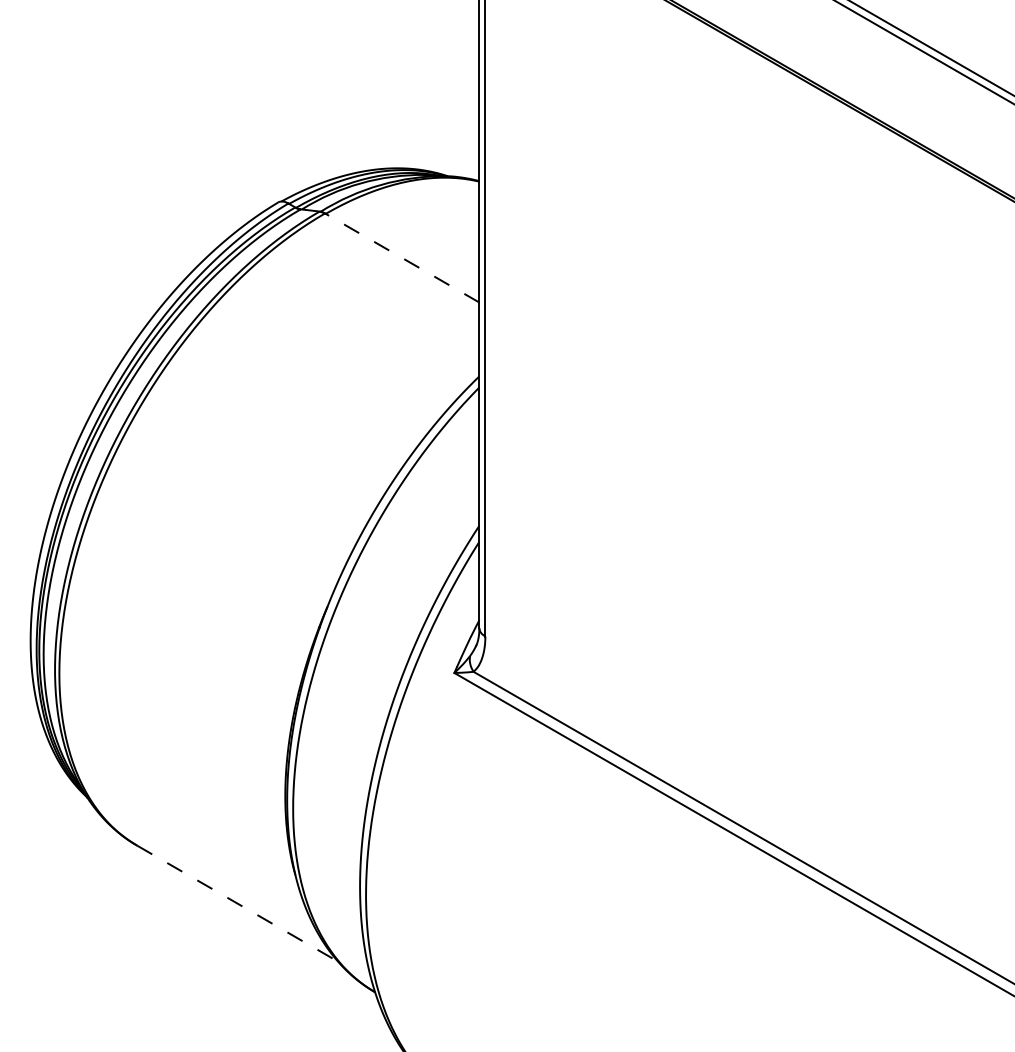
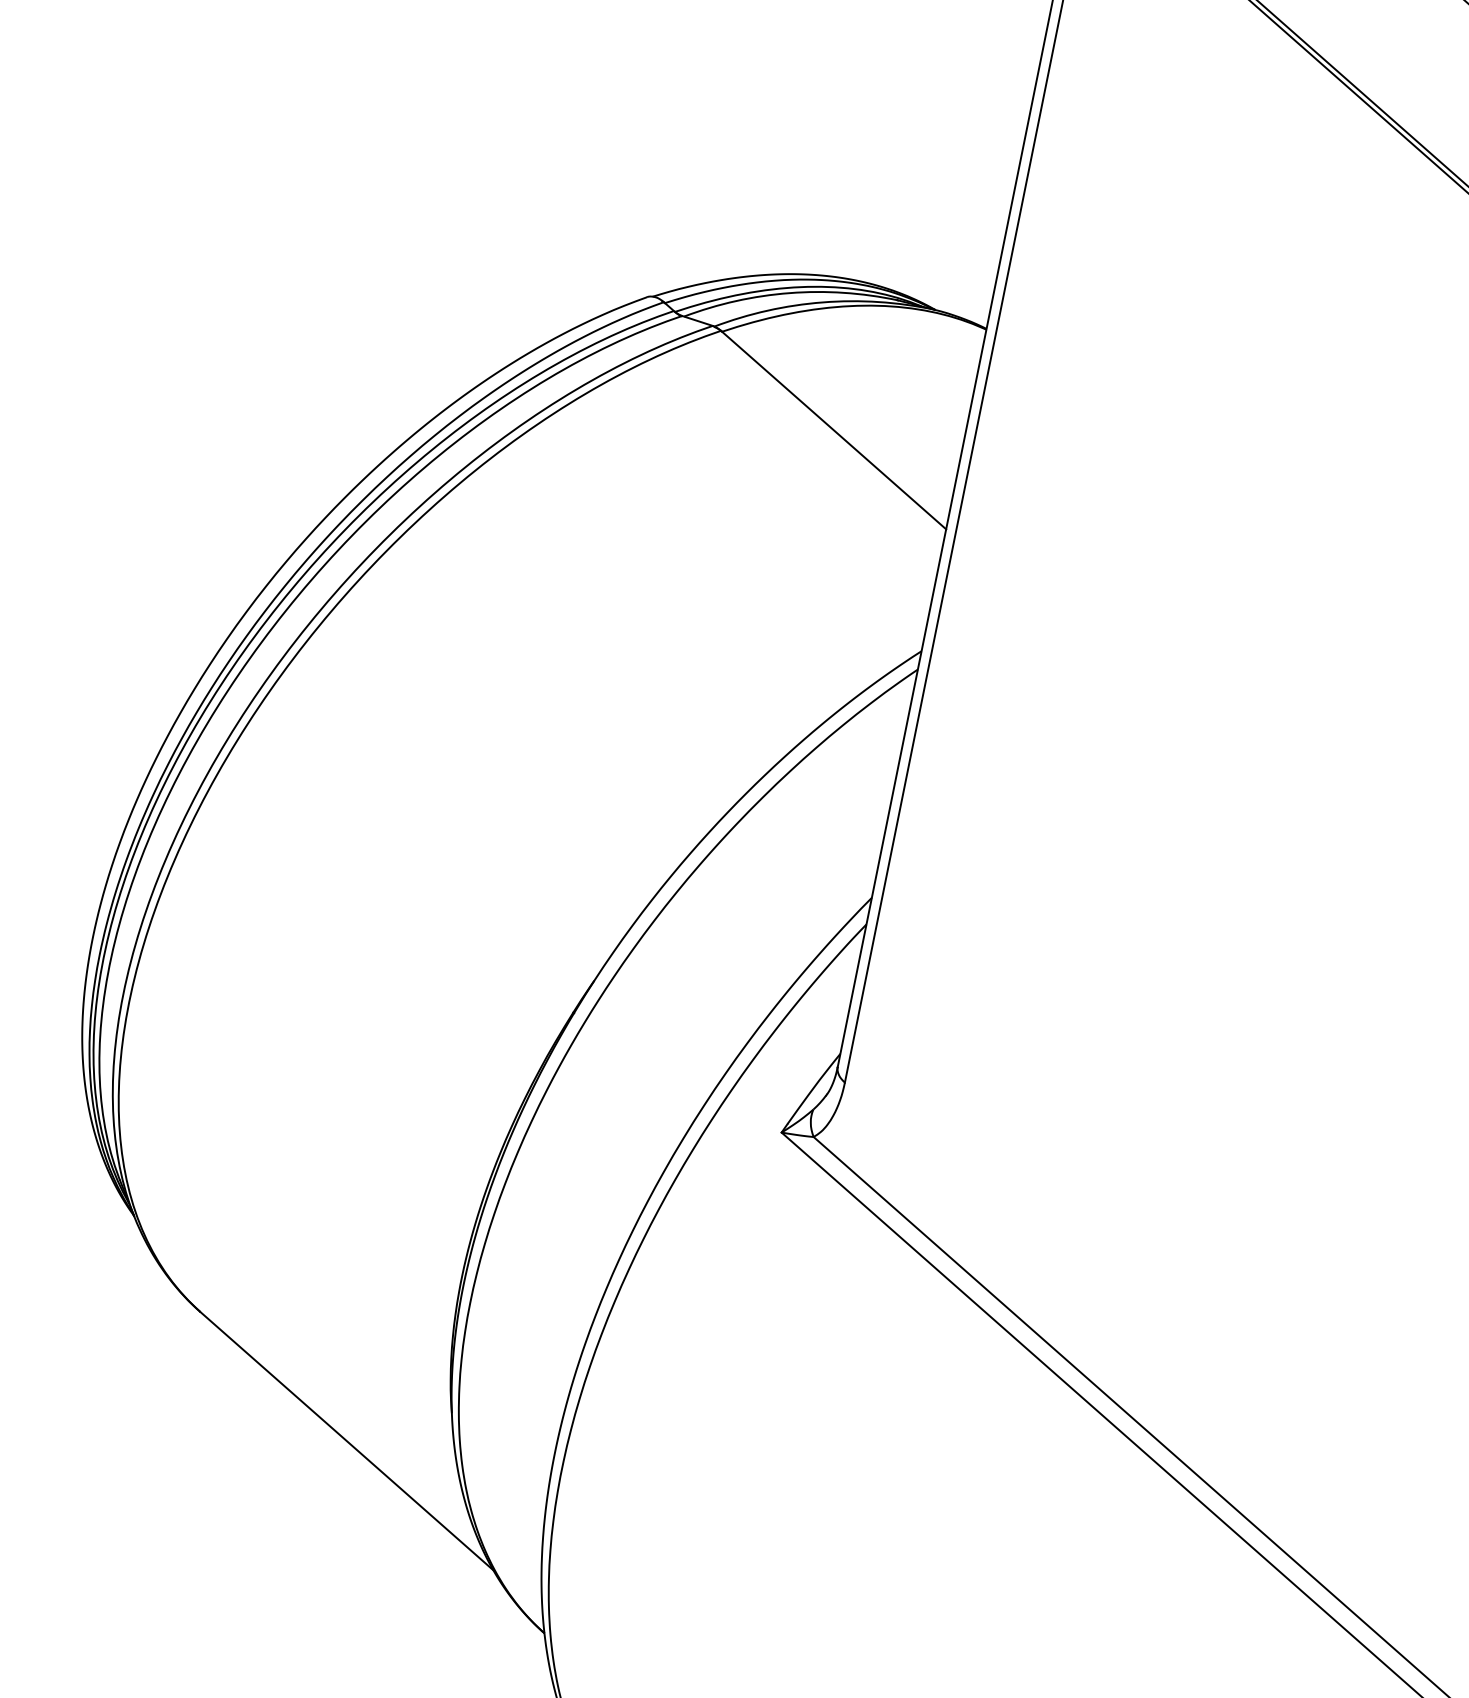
line: (402, 258) -> (833, 430), dashed -> solid
line: (237, 903) -> (346, 1440), dashed -> solid

